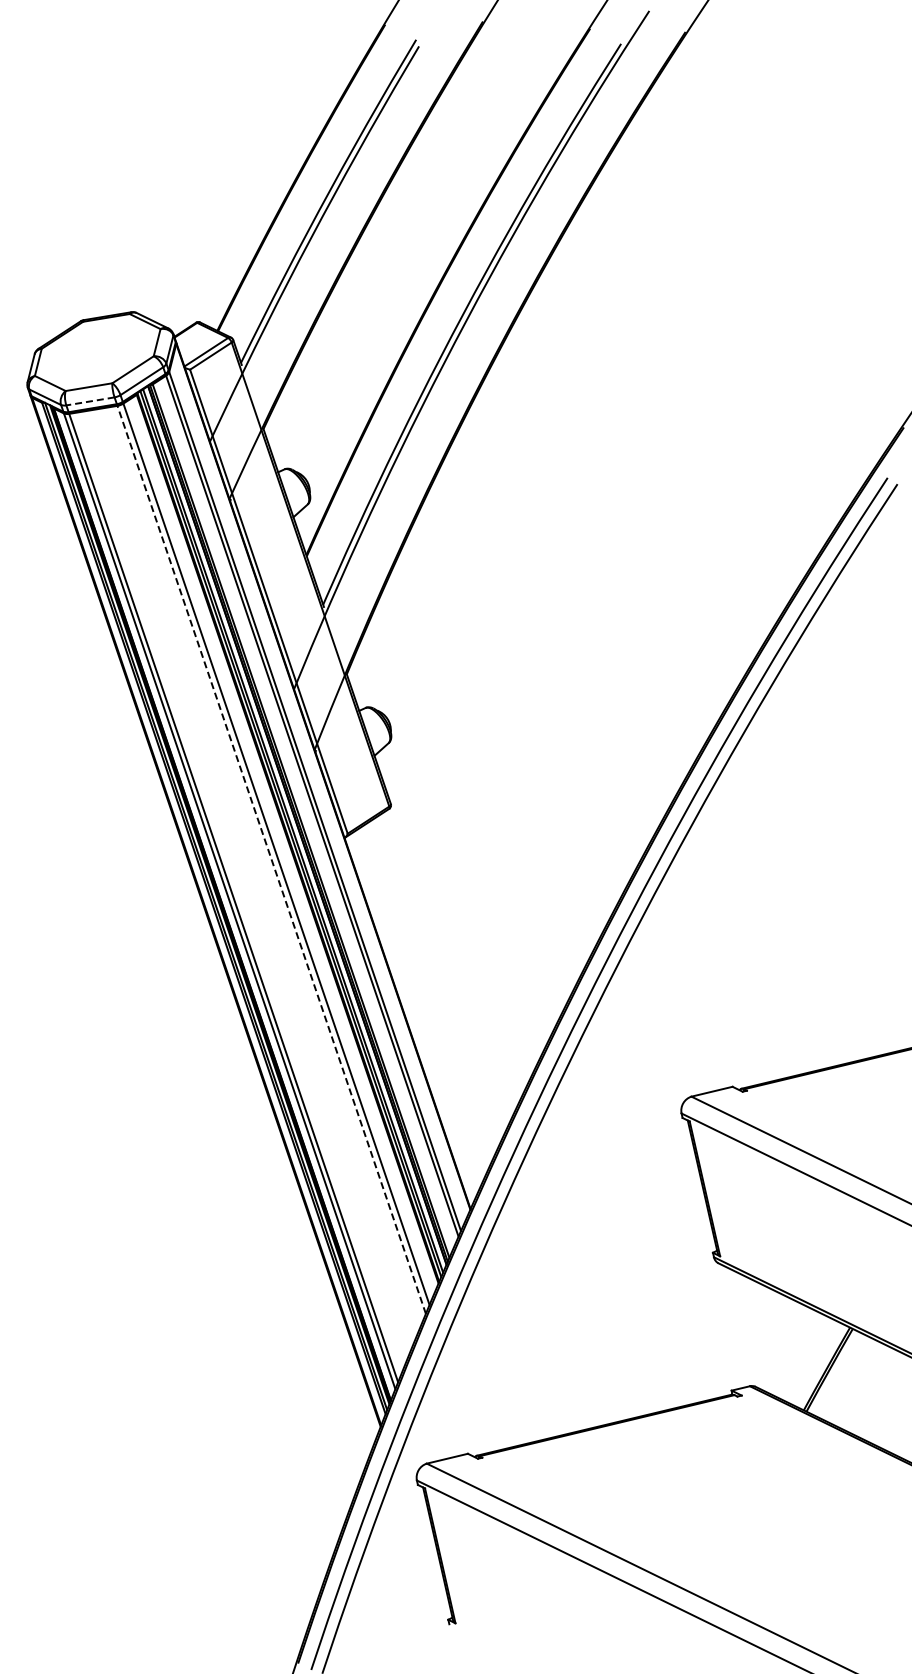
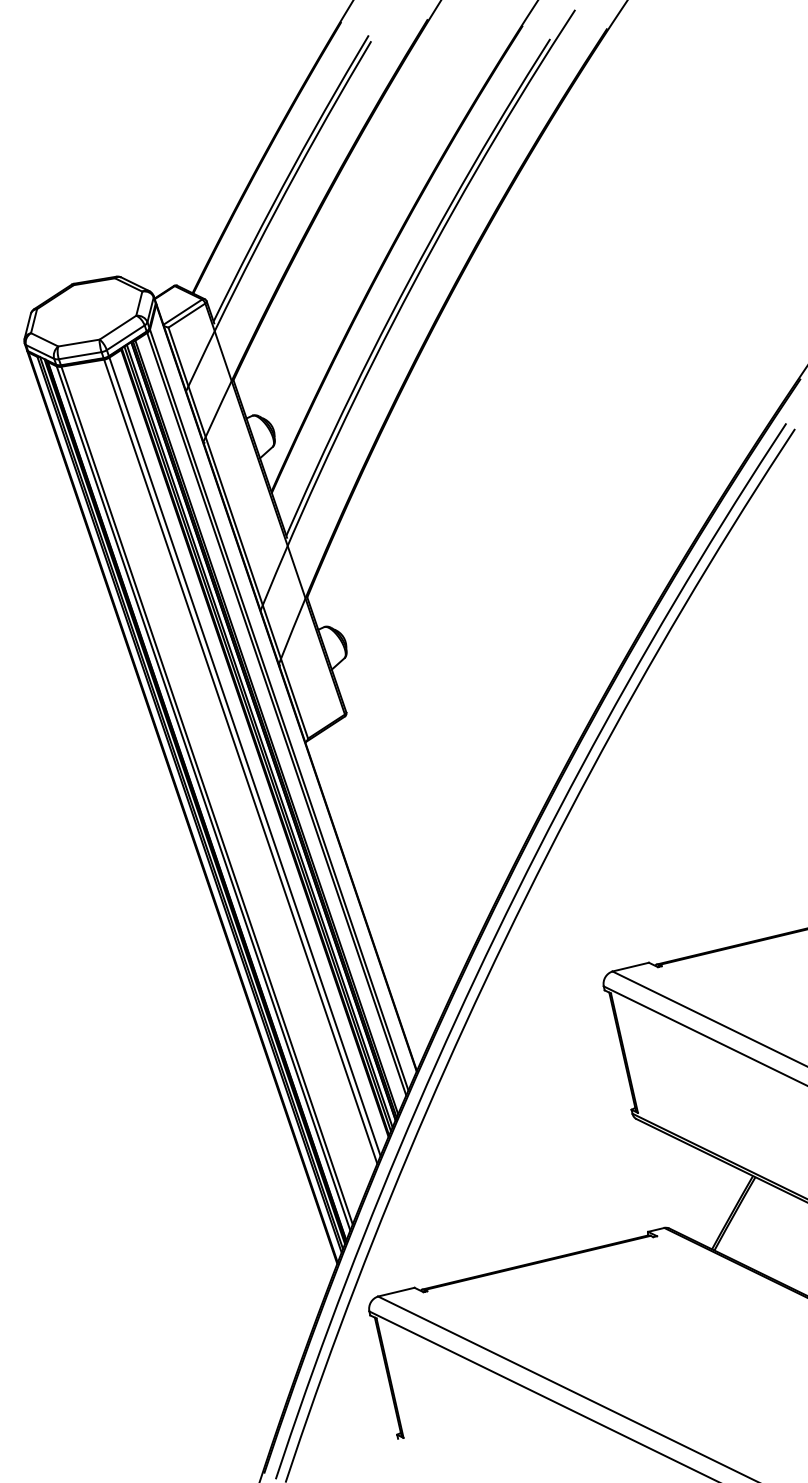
line: (89, 401) -> (79, 355), dashed -> solid
line: (271, 859) -> (240, 761), dashed -> solid

